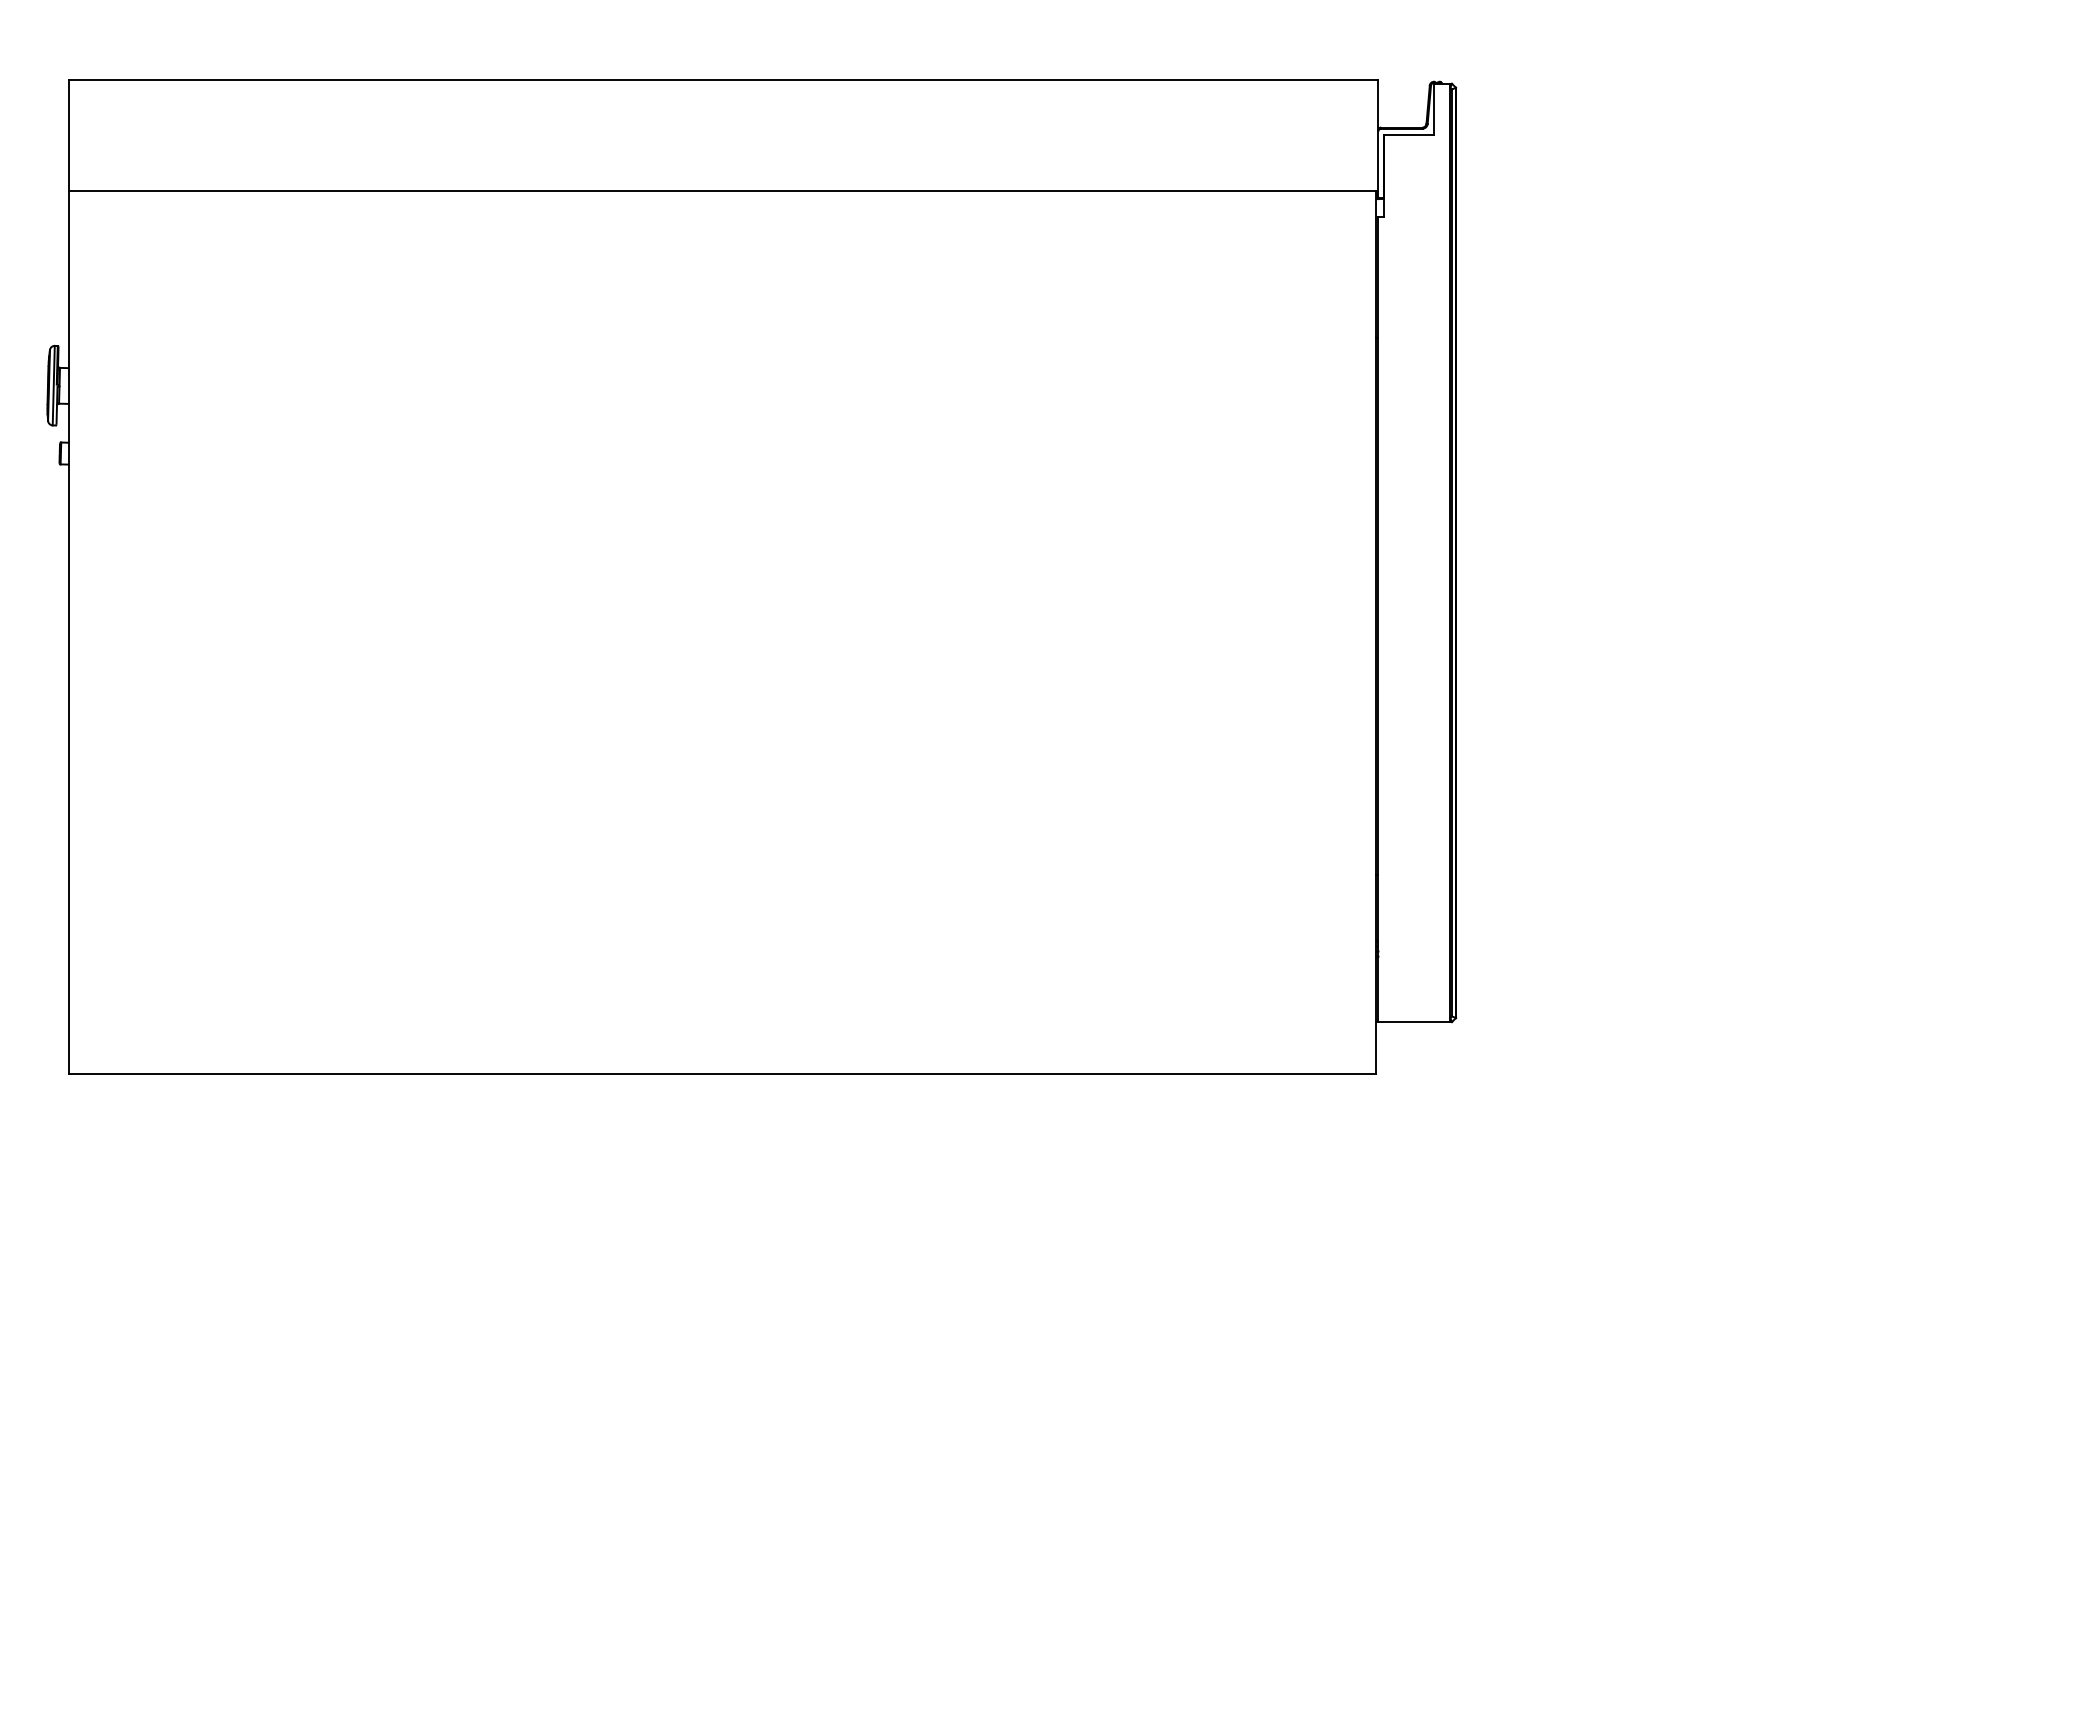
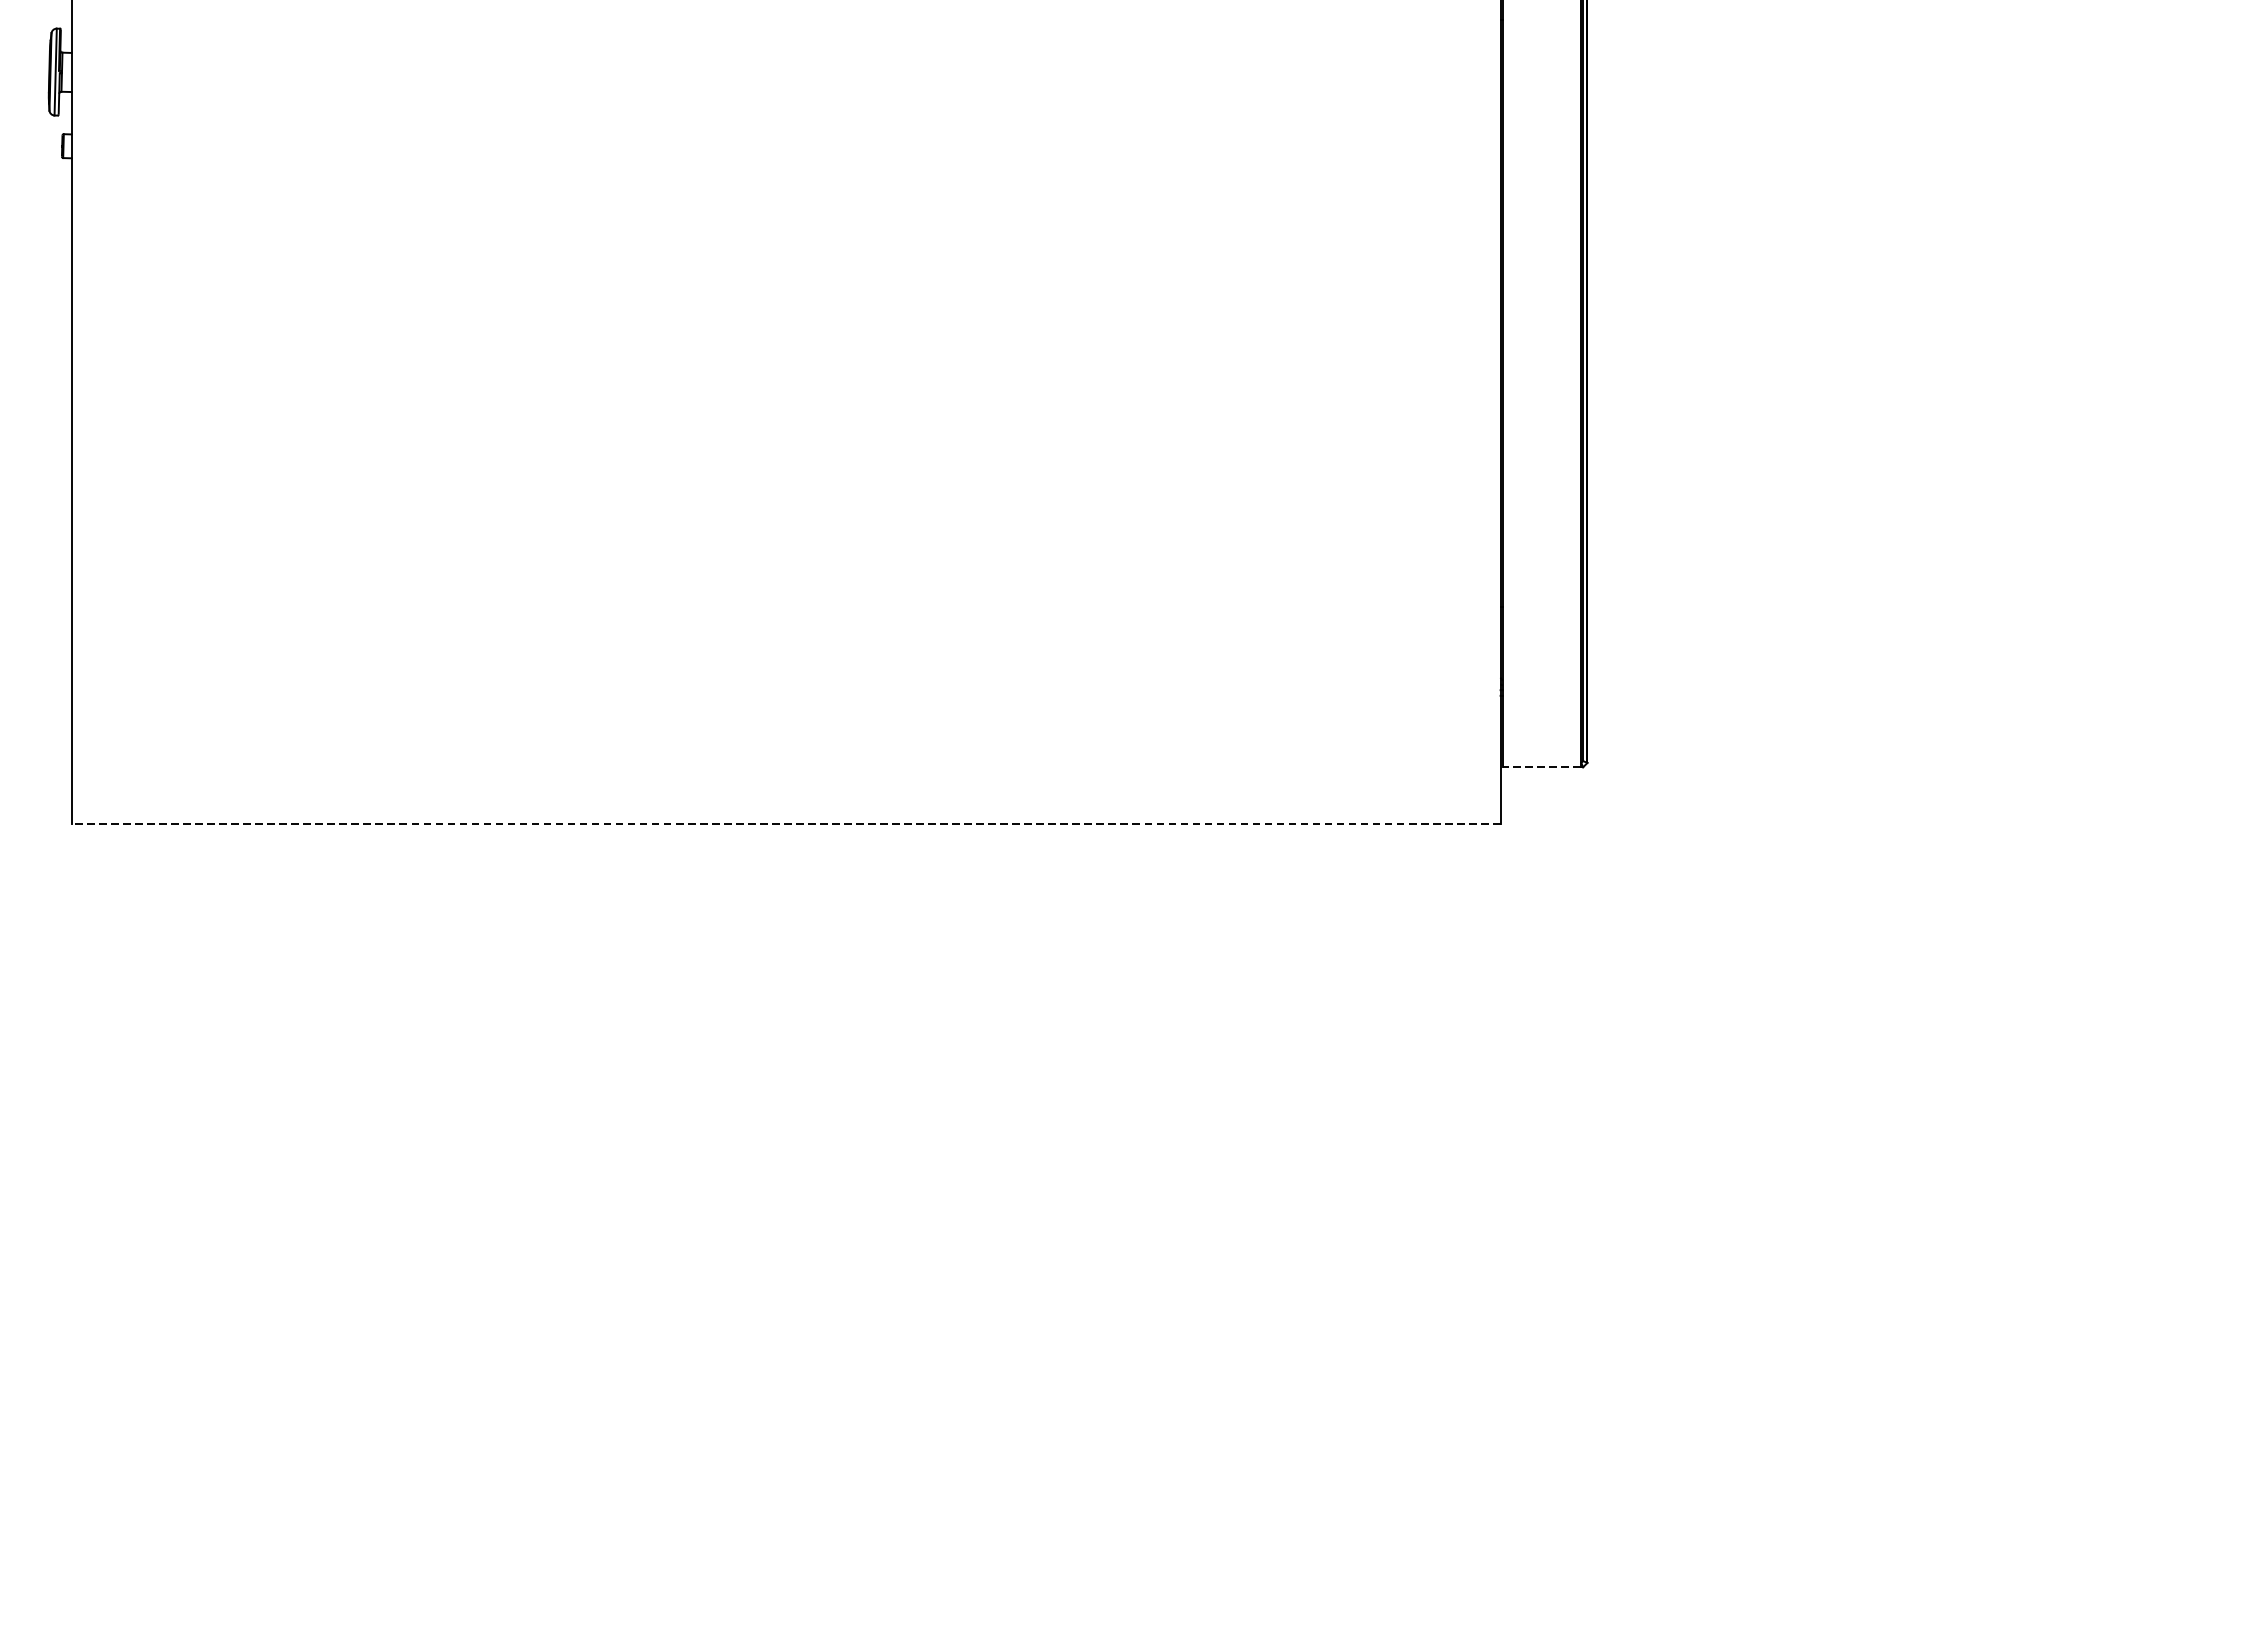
line: (1414, 1022) -> (1542, 767), solid -> dashed
line: (722, 1073) -> (786, 823), solid -> dashed

